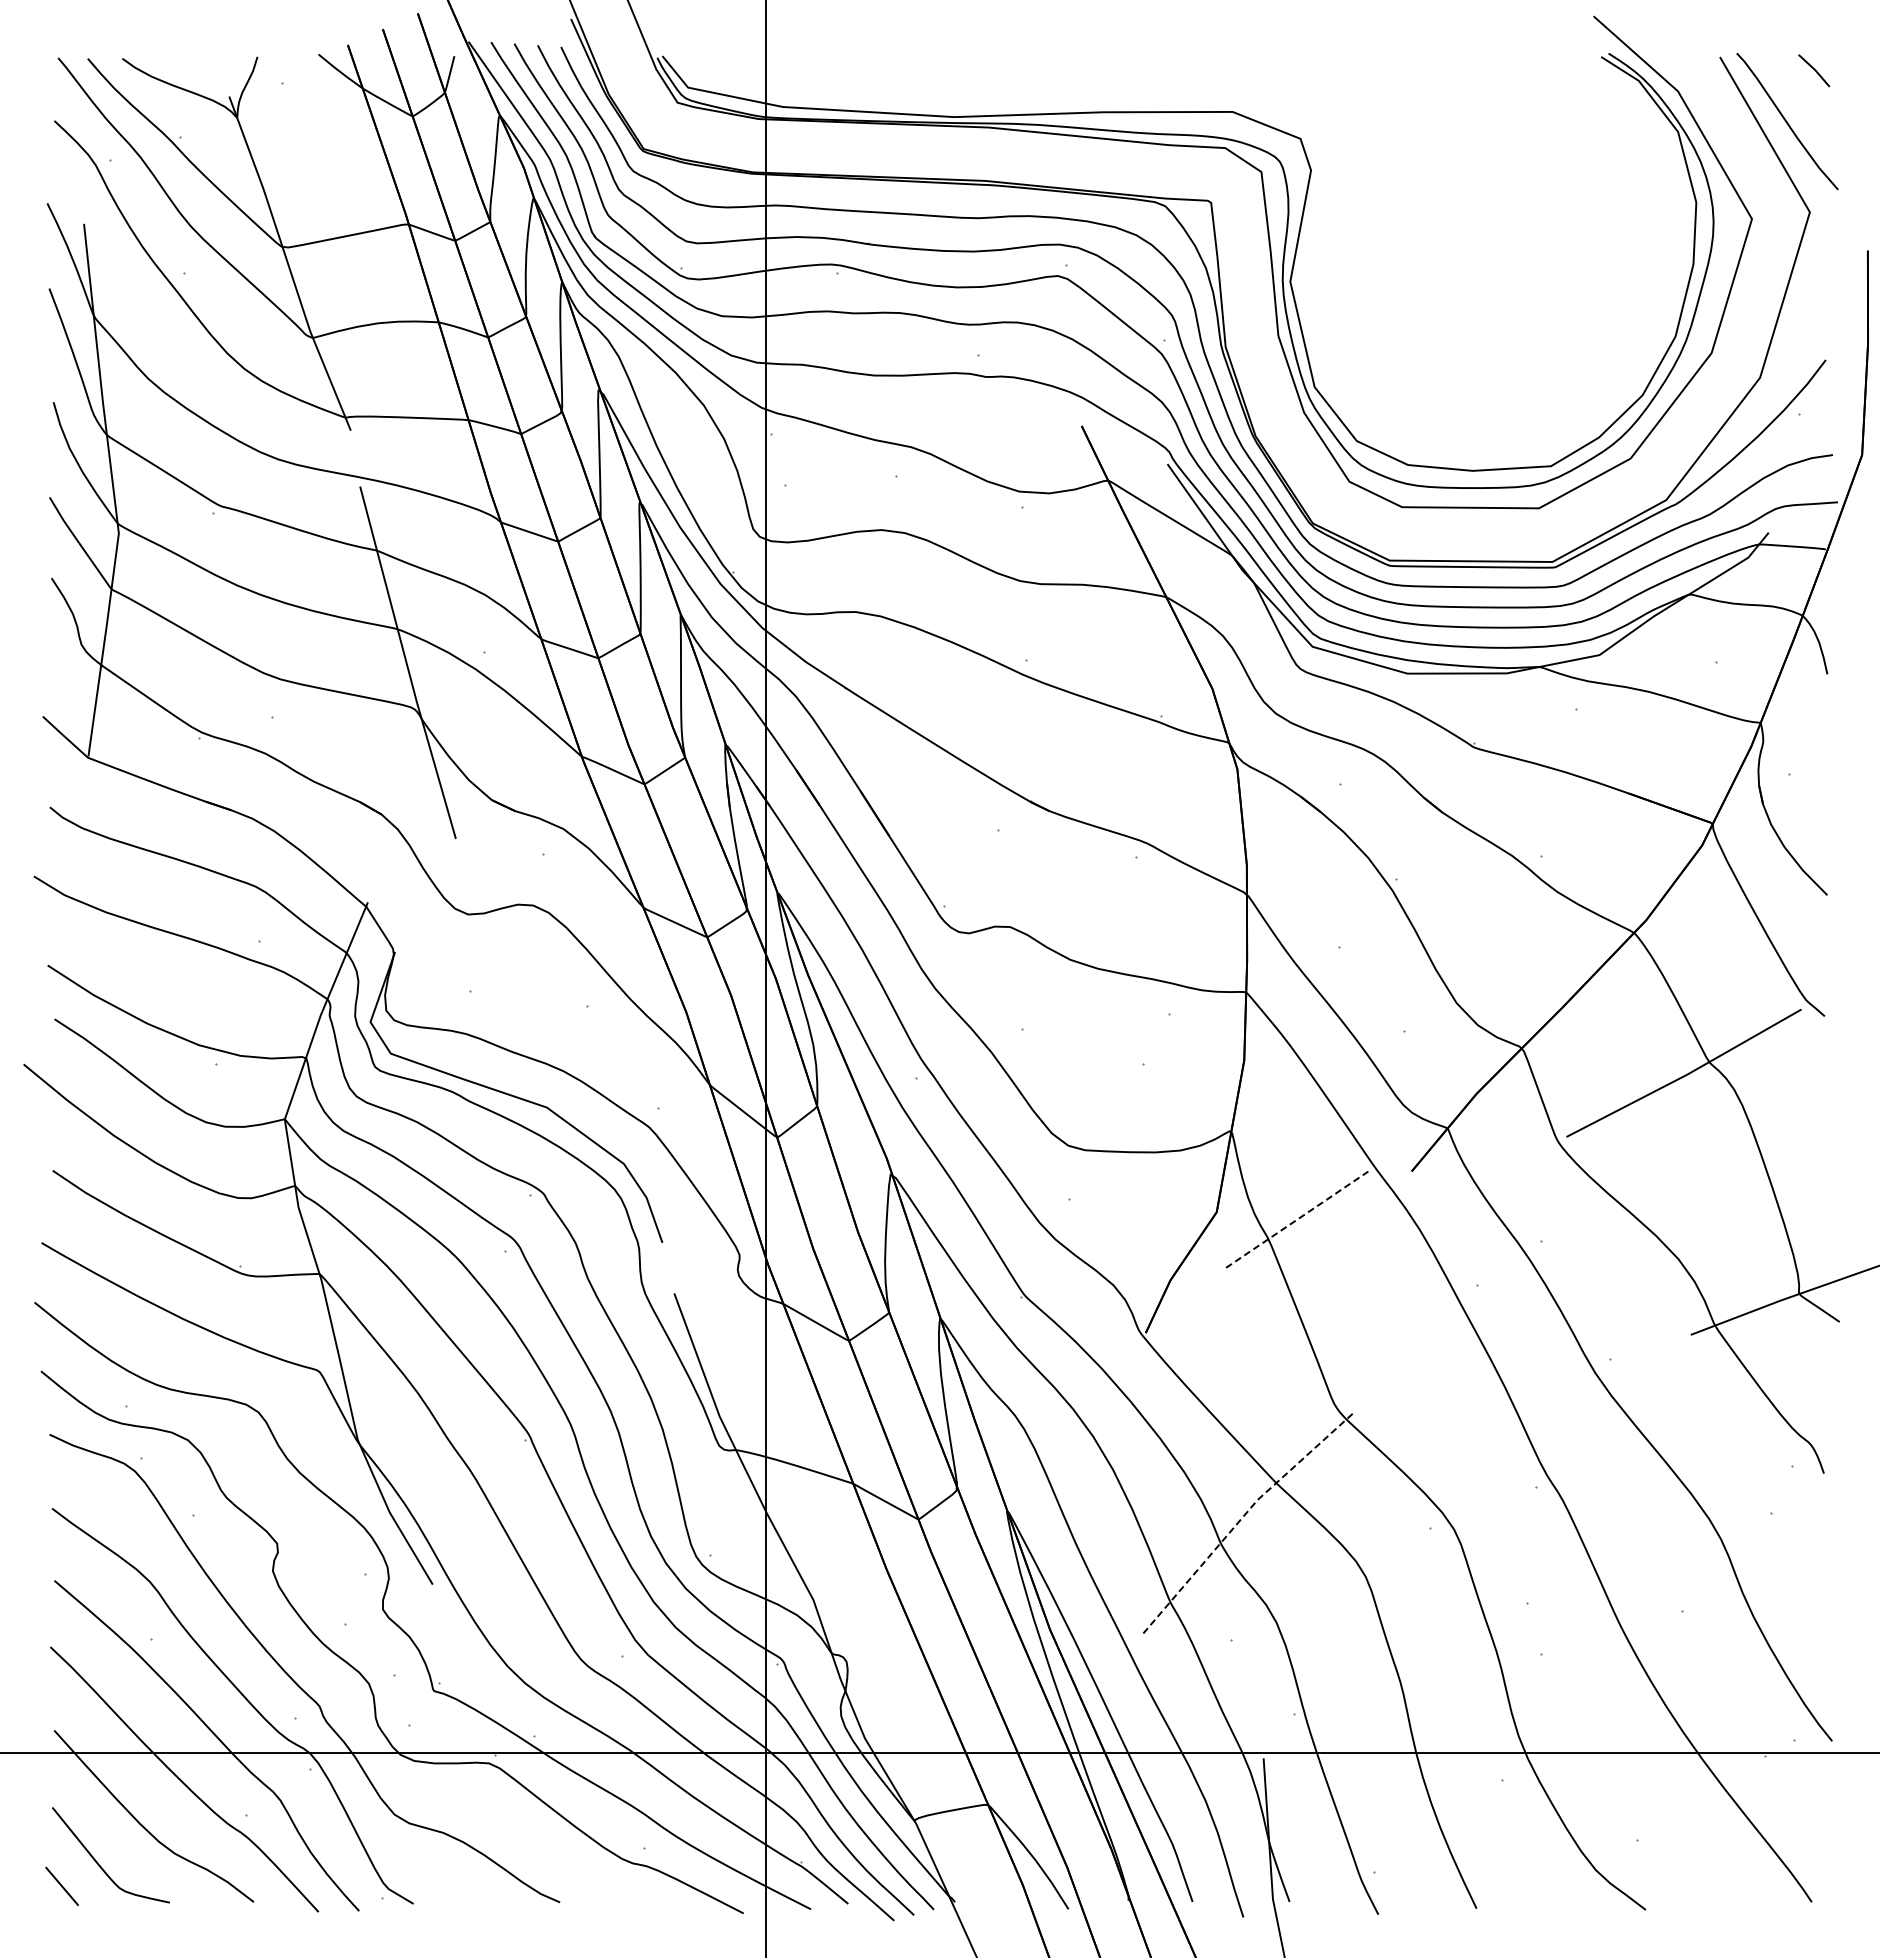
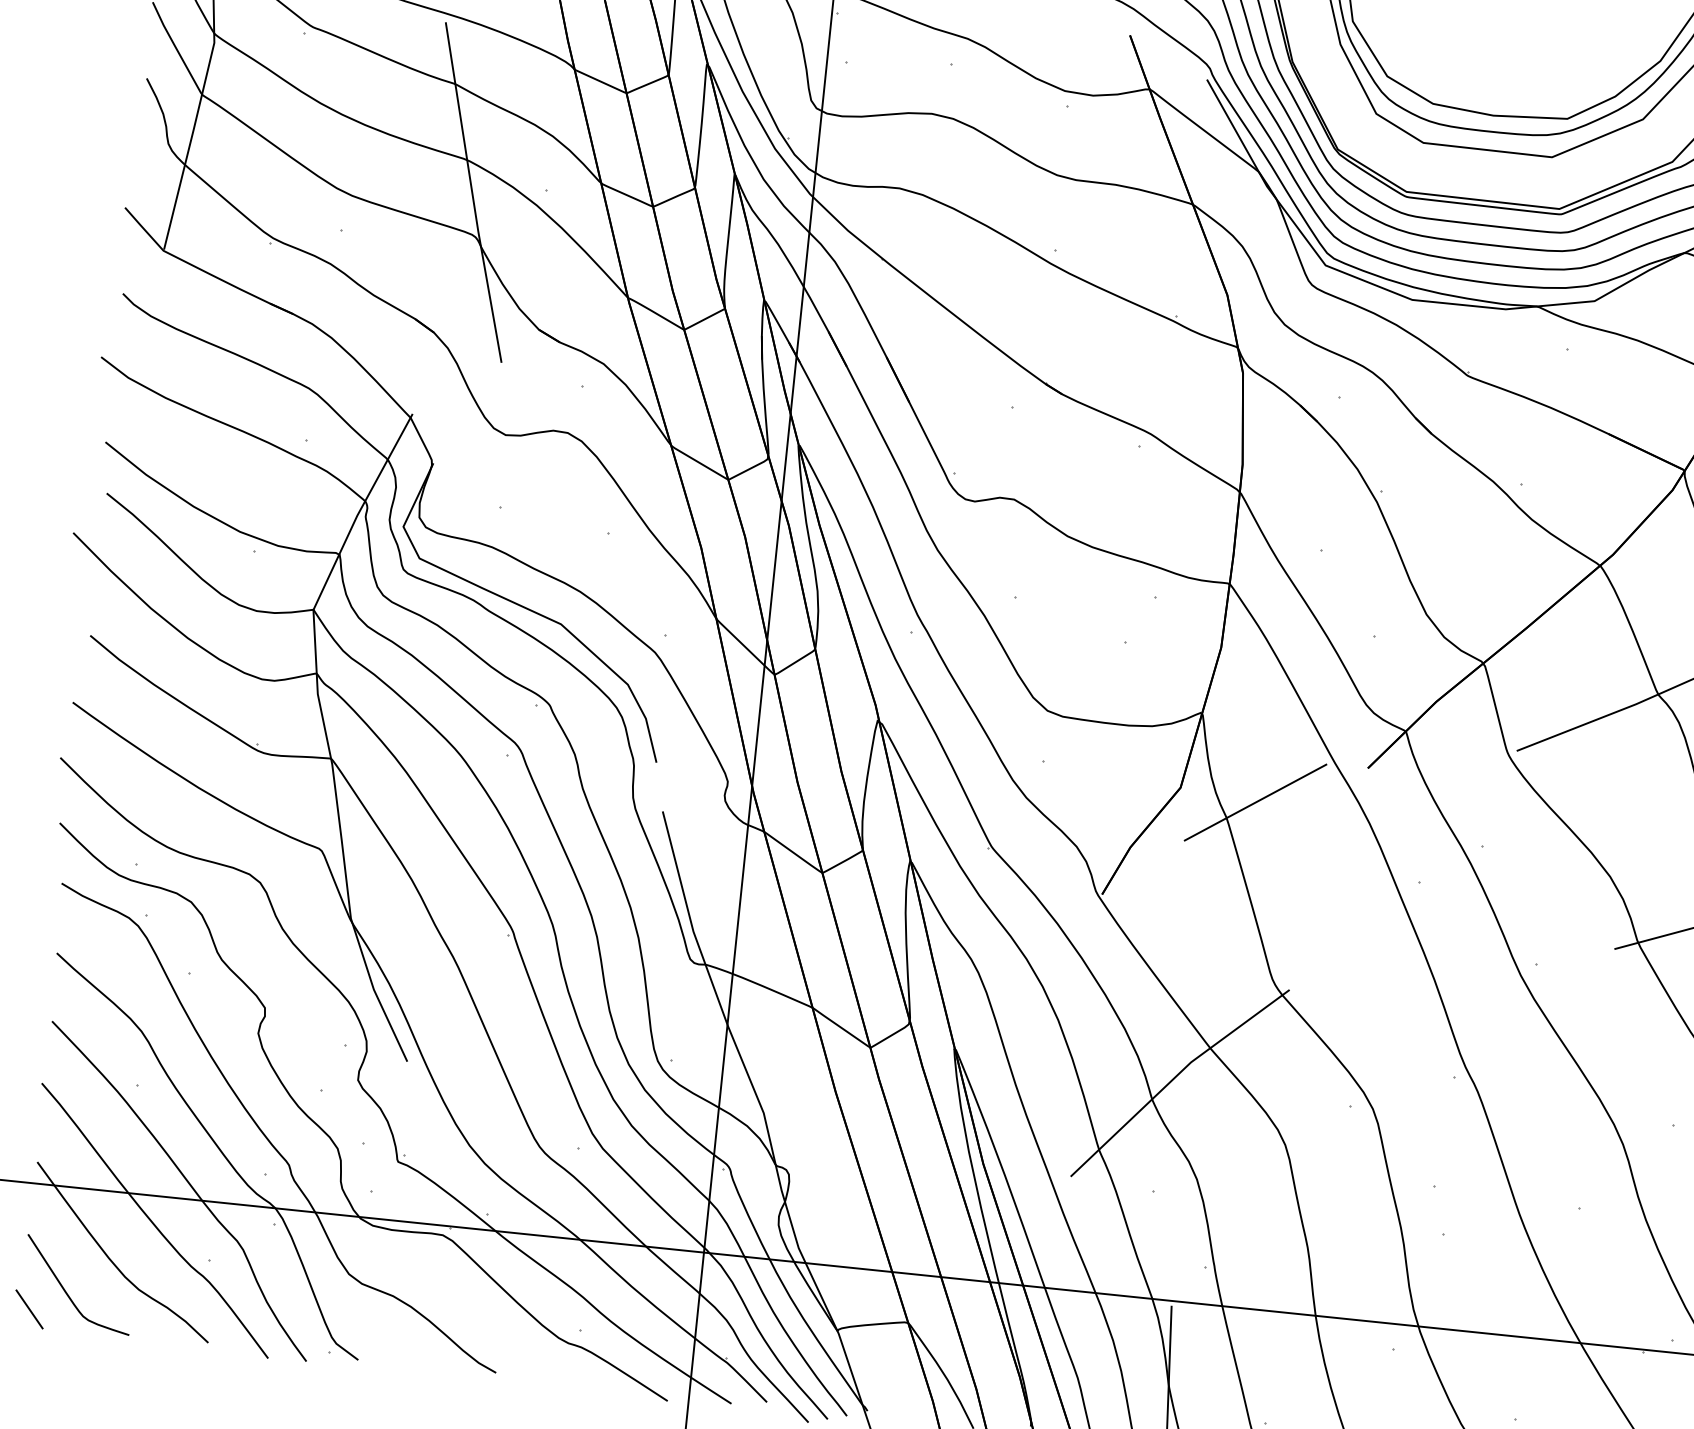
line: (1297, 1219) -> (1255, 802), dashed -> solid
line: (1243, 1516) -> (1176, 1076), dashed -> solid

